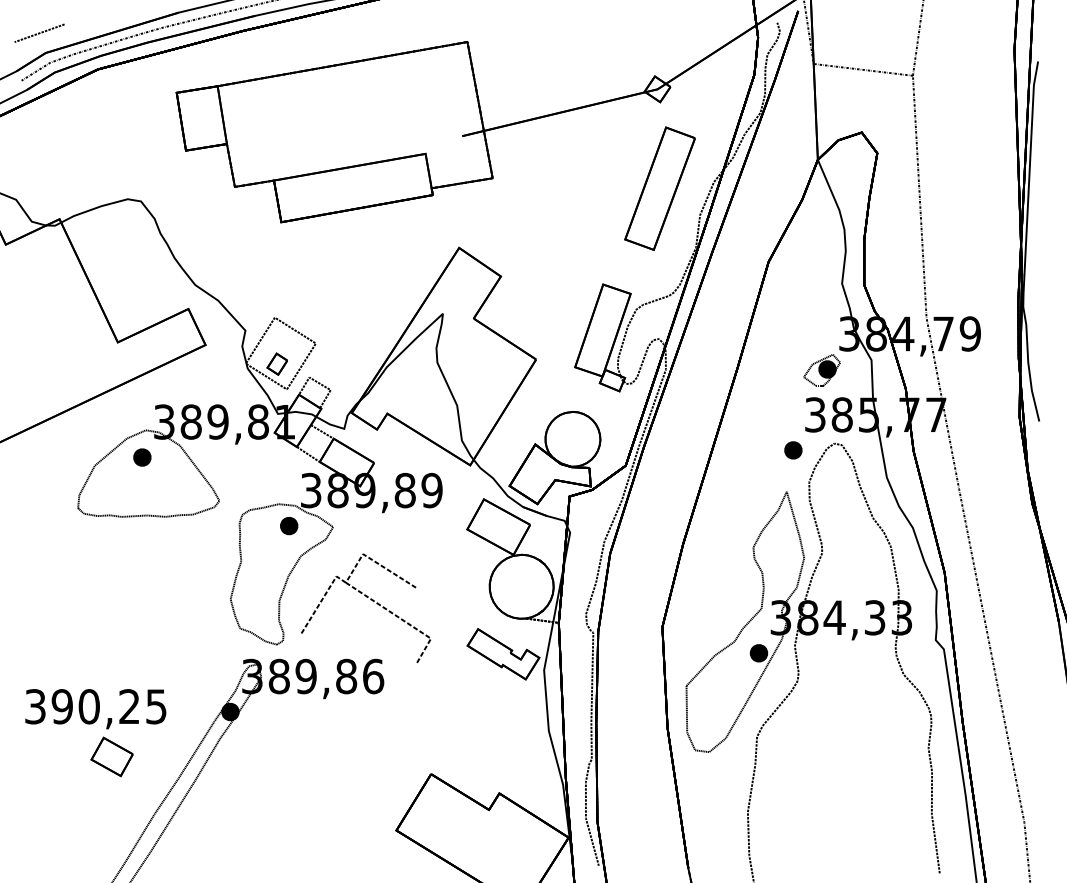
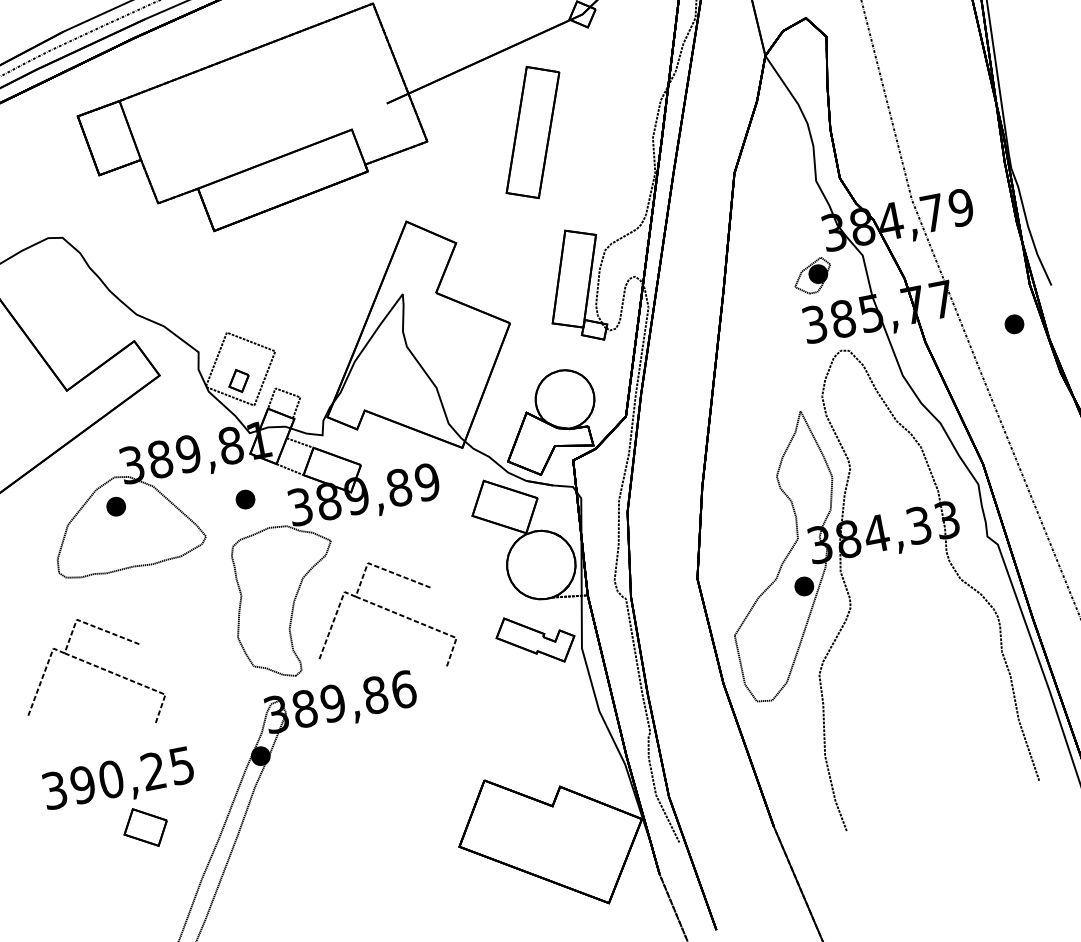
part: (659, 188) -> (532, 132), moved
part: (793, 450) -> (1014, 324), moved
part: (289, 526) -> (245, 499), moved
part: (94, 600) -> (95, 666), added

